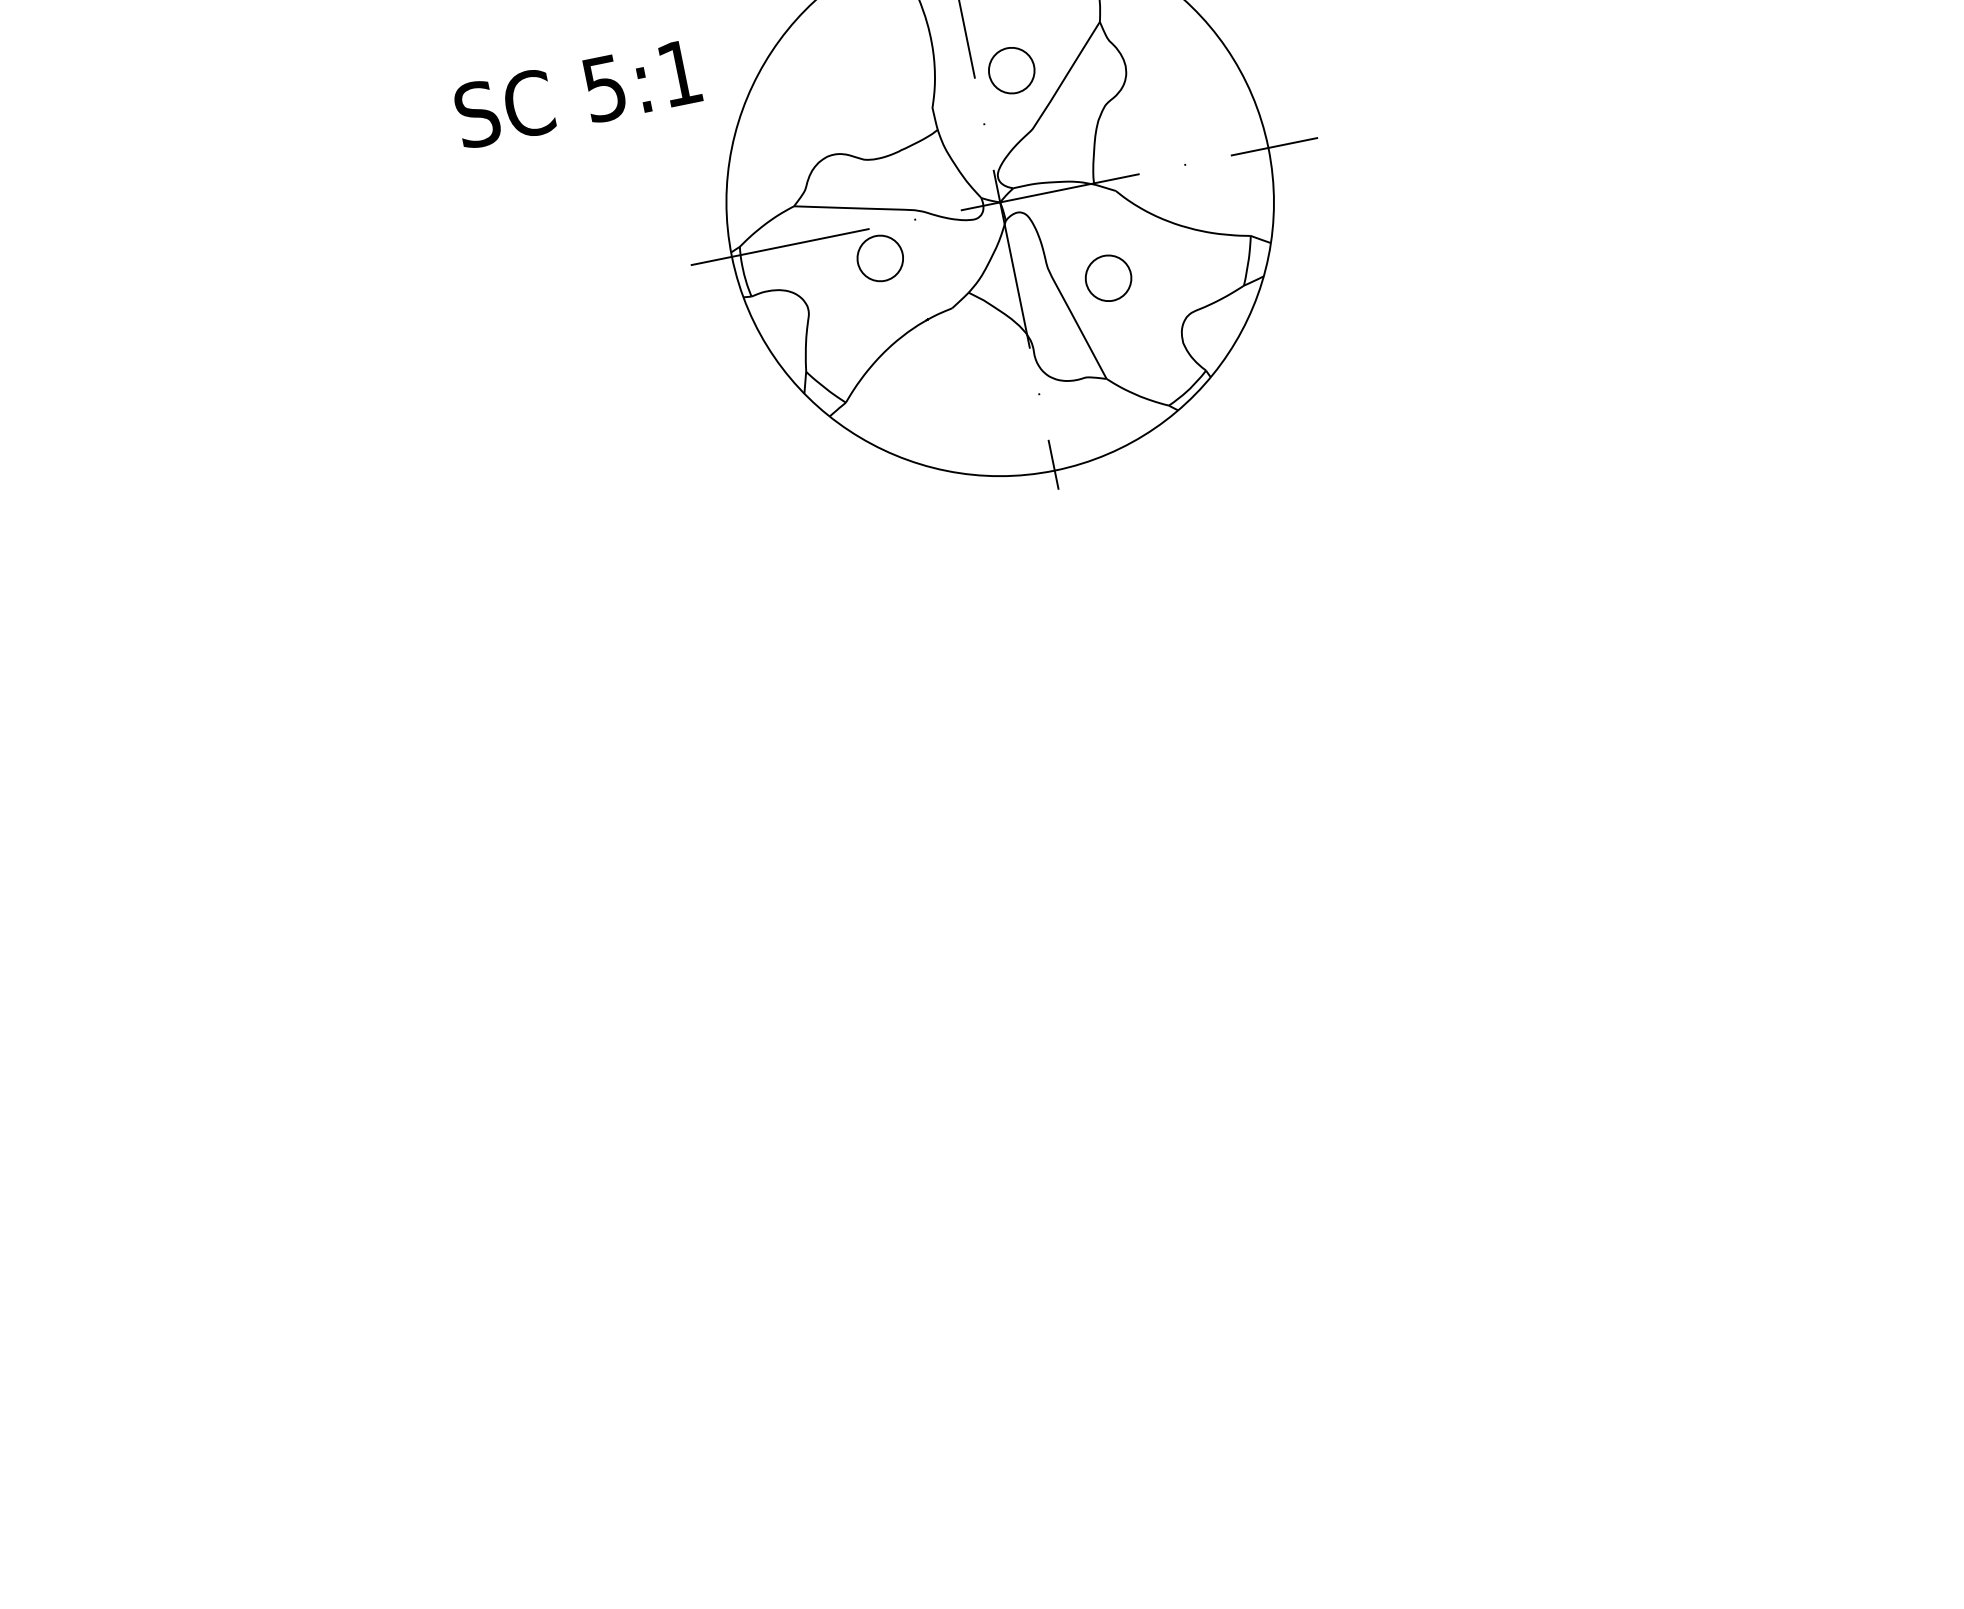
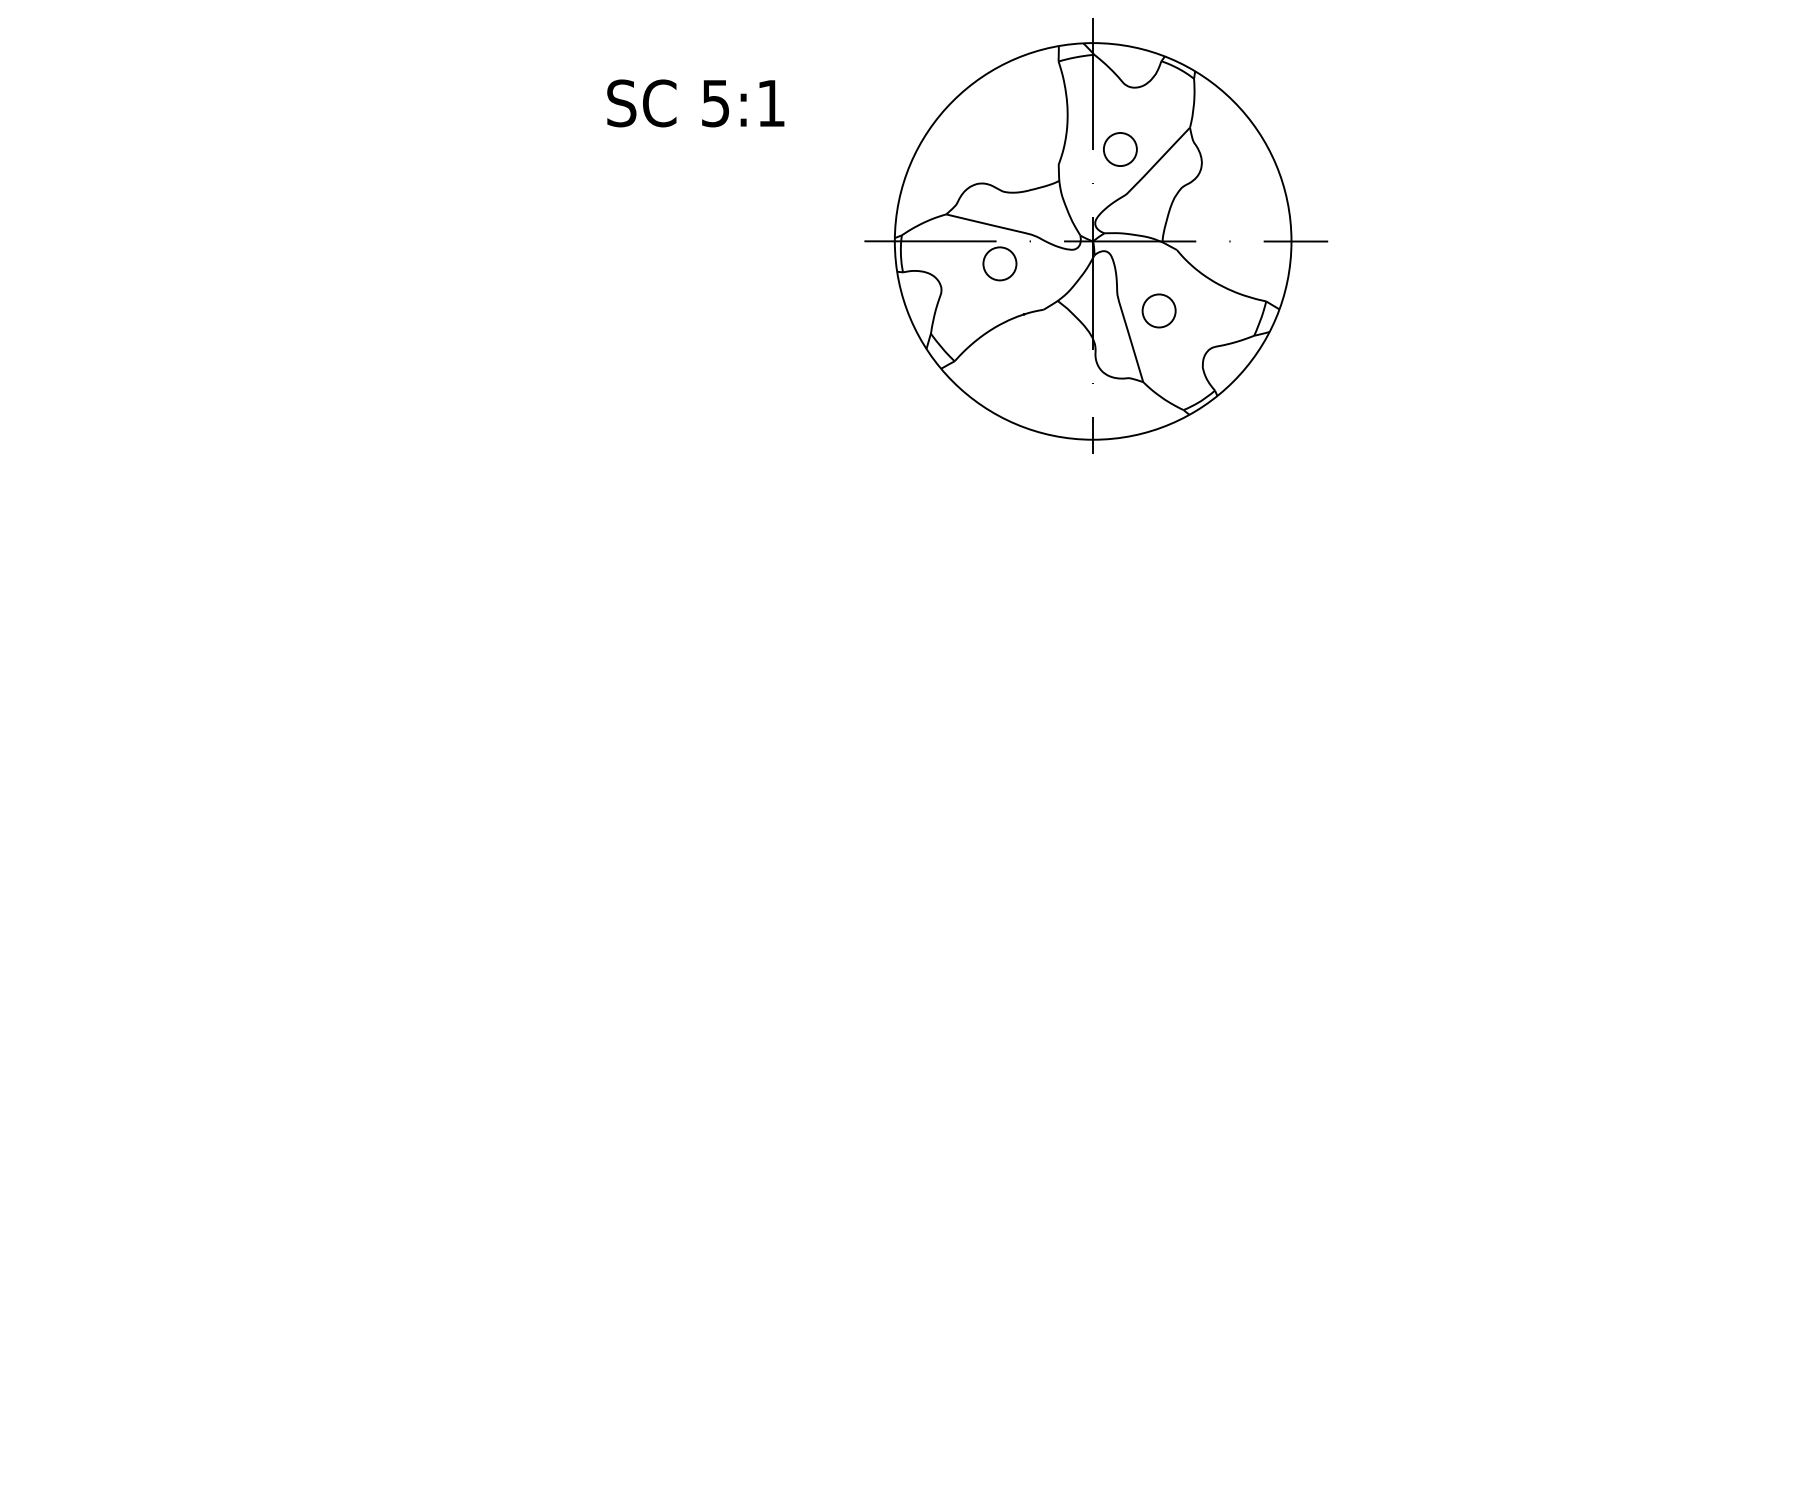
text: (577, 94) -> (695, 103), moved

